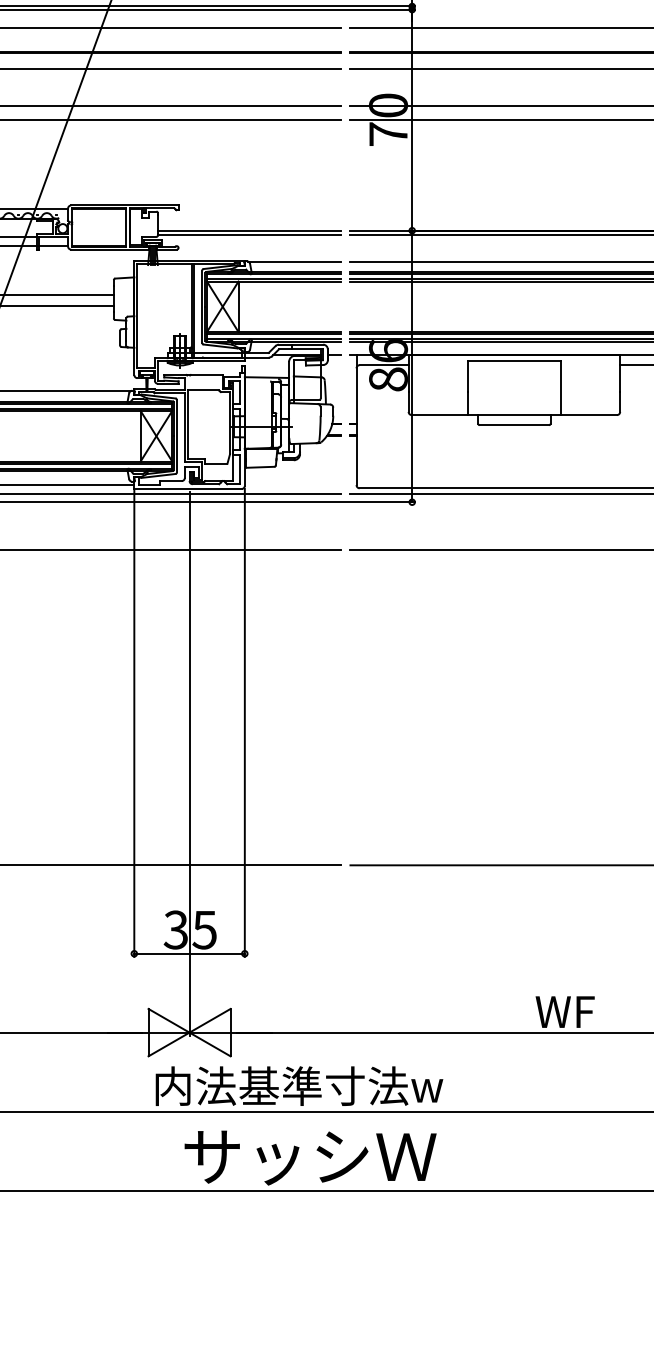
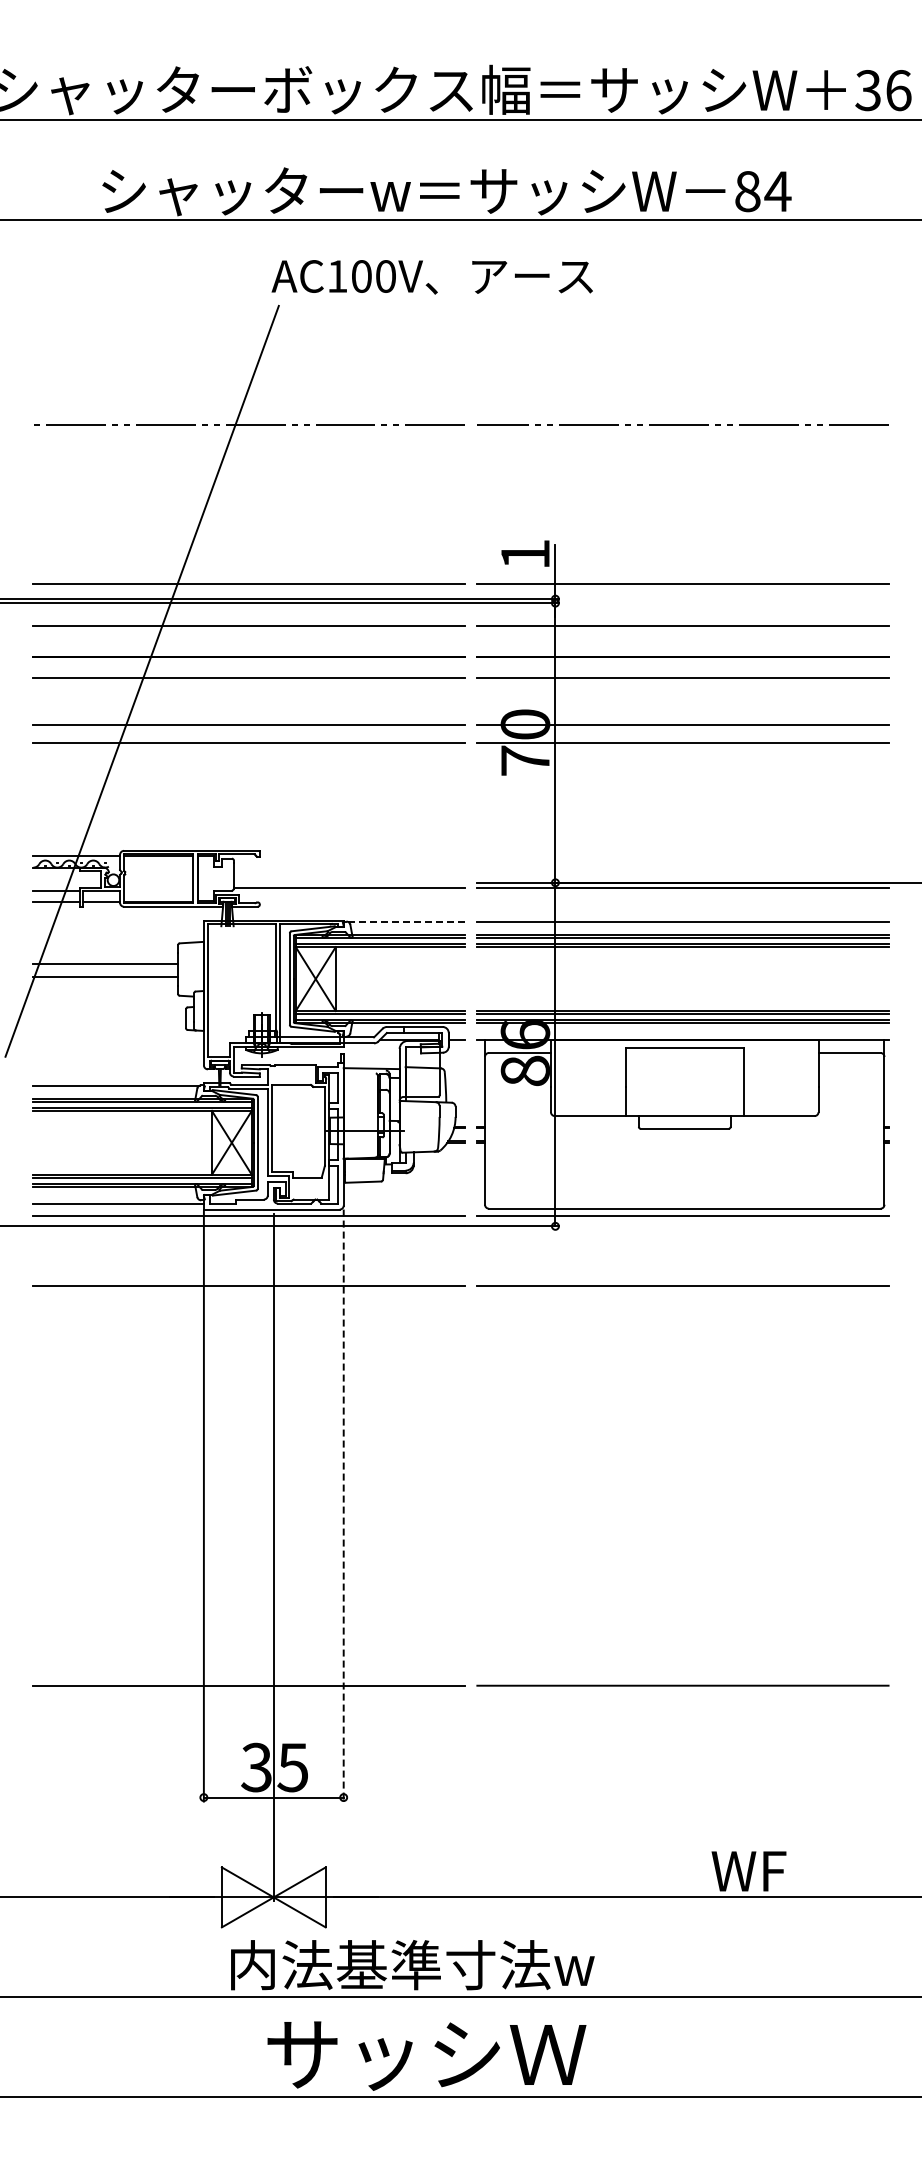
line: (249, 230) -> (349, 882), removed
line: (294, 261) -> (406, 921), solid -> dashed
line: (244, 723) -> (343, 1506), solid -> dashed

